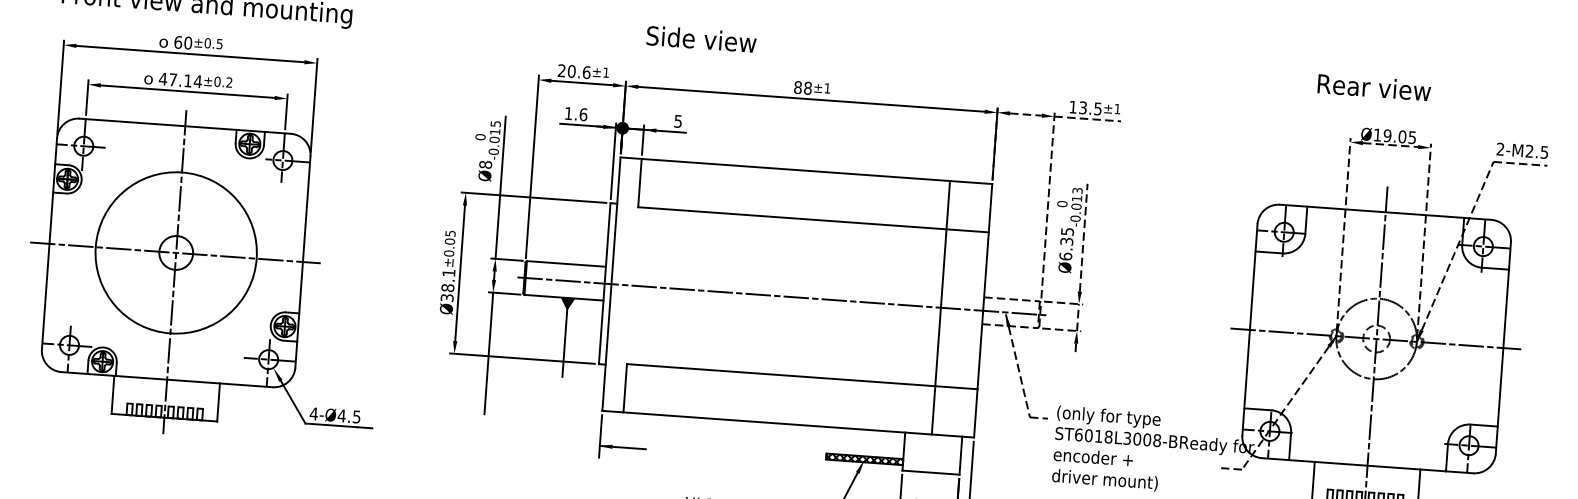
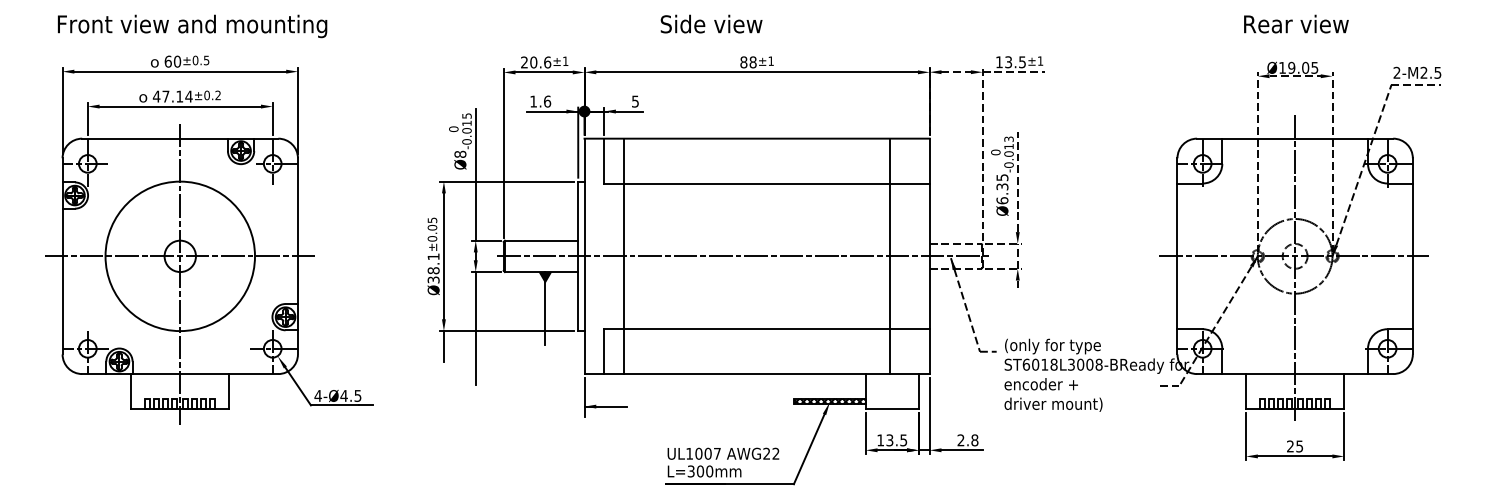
text: (701, 38) -> (711, 23), moved
text: (1374, 86) -> (1296, 23), moved
line: (653, 287) -> (623, 256), added
line: (452, 370) -> (443, 346), added

